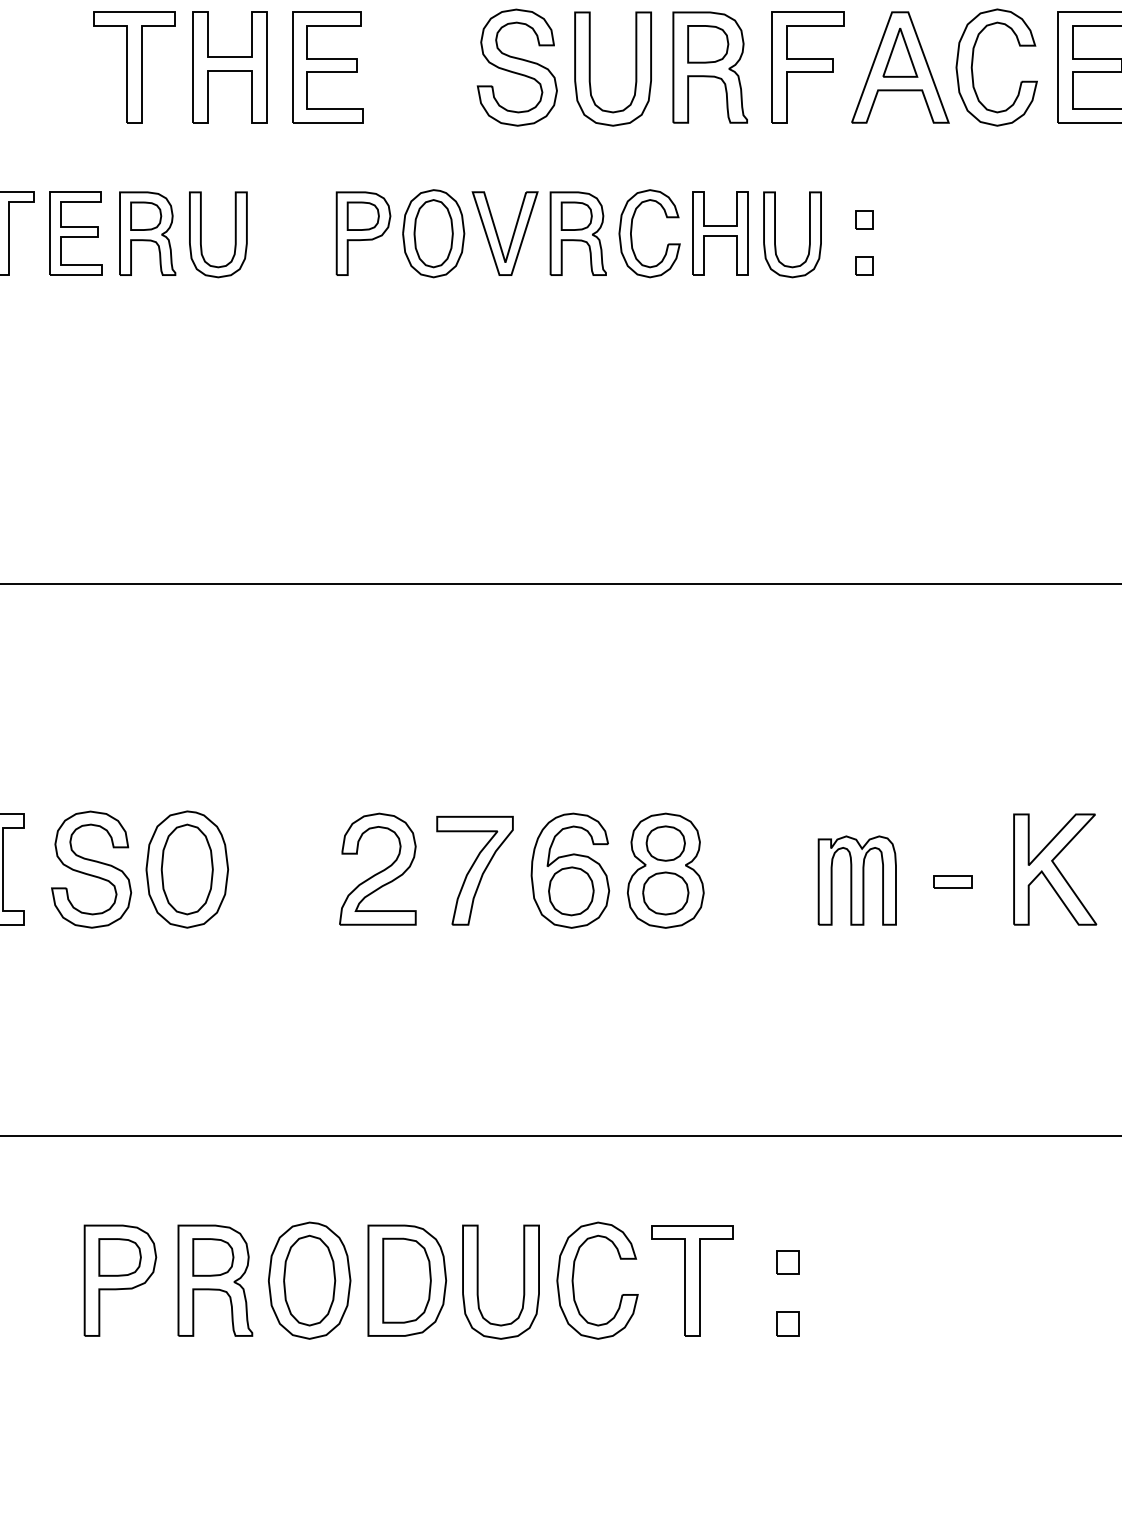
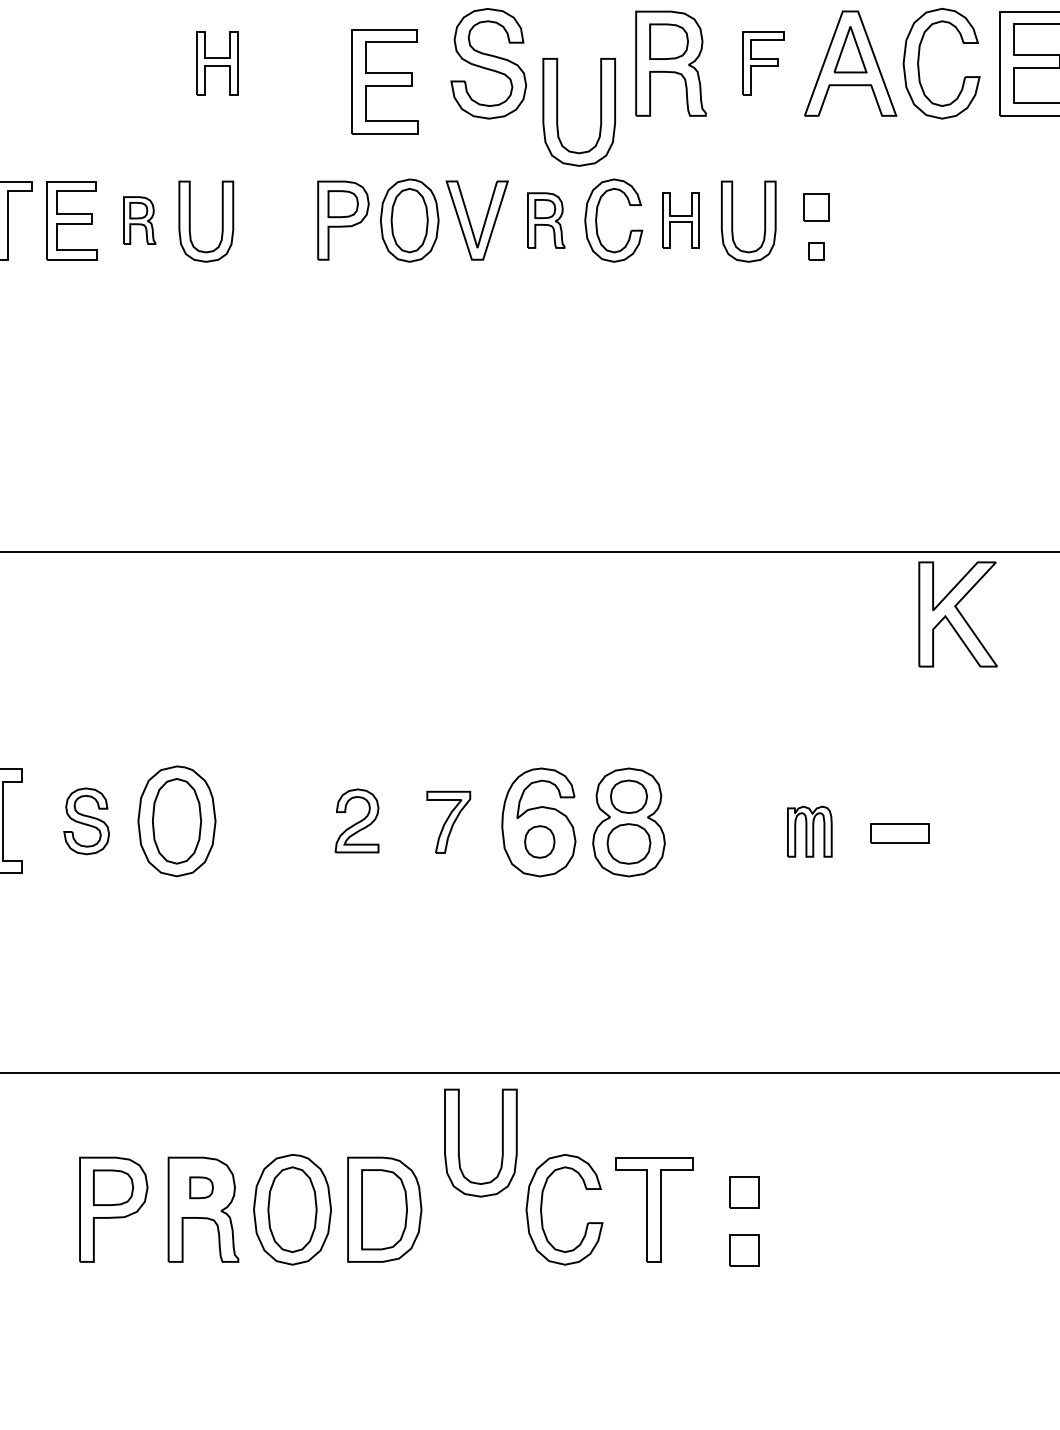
part: (134, 67) -> (127, 63), removed
part: (229, 67) -> (216, 63), size x0.6
part: (327, 67) -> (384, 81), moved
part: (807, 67) -> (762, 63), size x0.6
part: (590, 68) -> (557, 111), moved
part: (864, 219) -> (816, 207), size x1.6
part: (147, 233) -> (139, 220), size x0.6
part: (577, 233) -> (545, 220), size x0.7
part: (720, 233) -> (680, 220), size x0.7
part: (377, 868) -> (356, 820), size x0.6
part: (91, 869) -> (86, 821), size x0.6
part: (1055, 869) -> (958, 614), moved
part: (474, 870) -> (448, 822), size x0.6
part: (856, 880) -> (809, 831), size x0.6
part: (952, 881) -> (899, 832), size x1.6
part: (571, 891) -> (539, 842), size x0.7
part: (213, 1257) -> (201, 1187), size x0.6
part: (787, 1262) -> (743, 1192), size x1.4
part: (478, 1281) -> (459, 1142), moved
part: (787, 1323) -> (743, 1250), size x1.4

